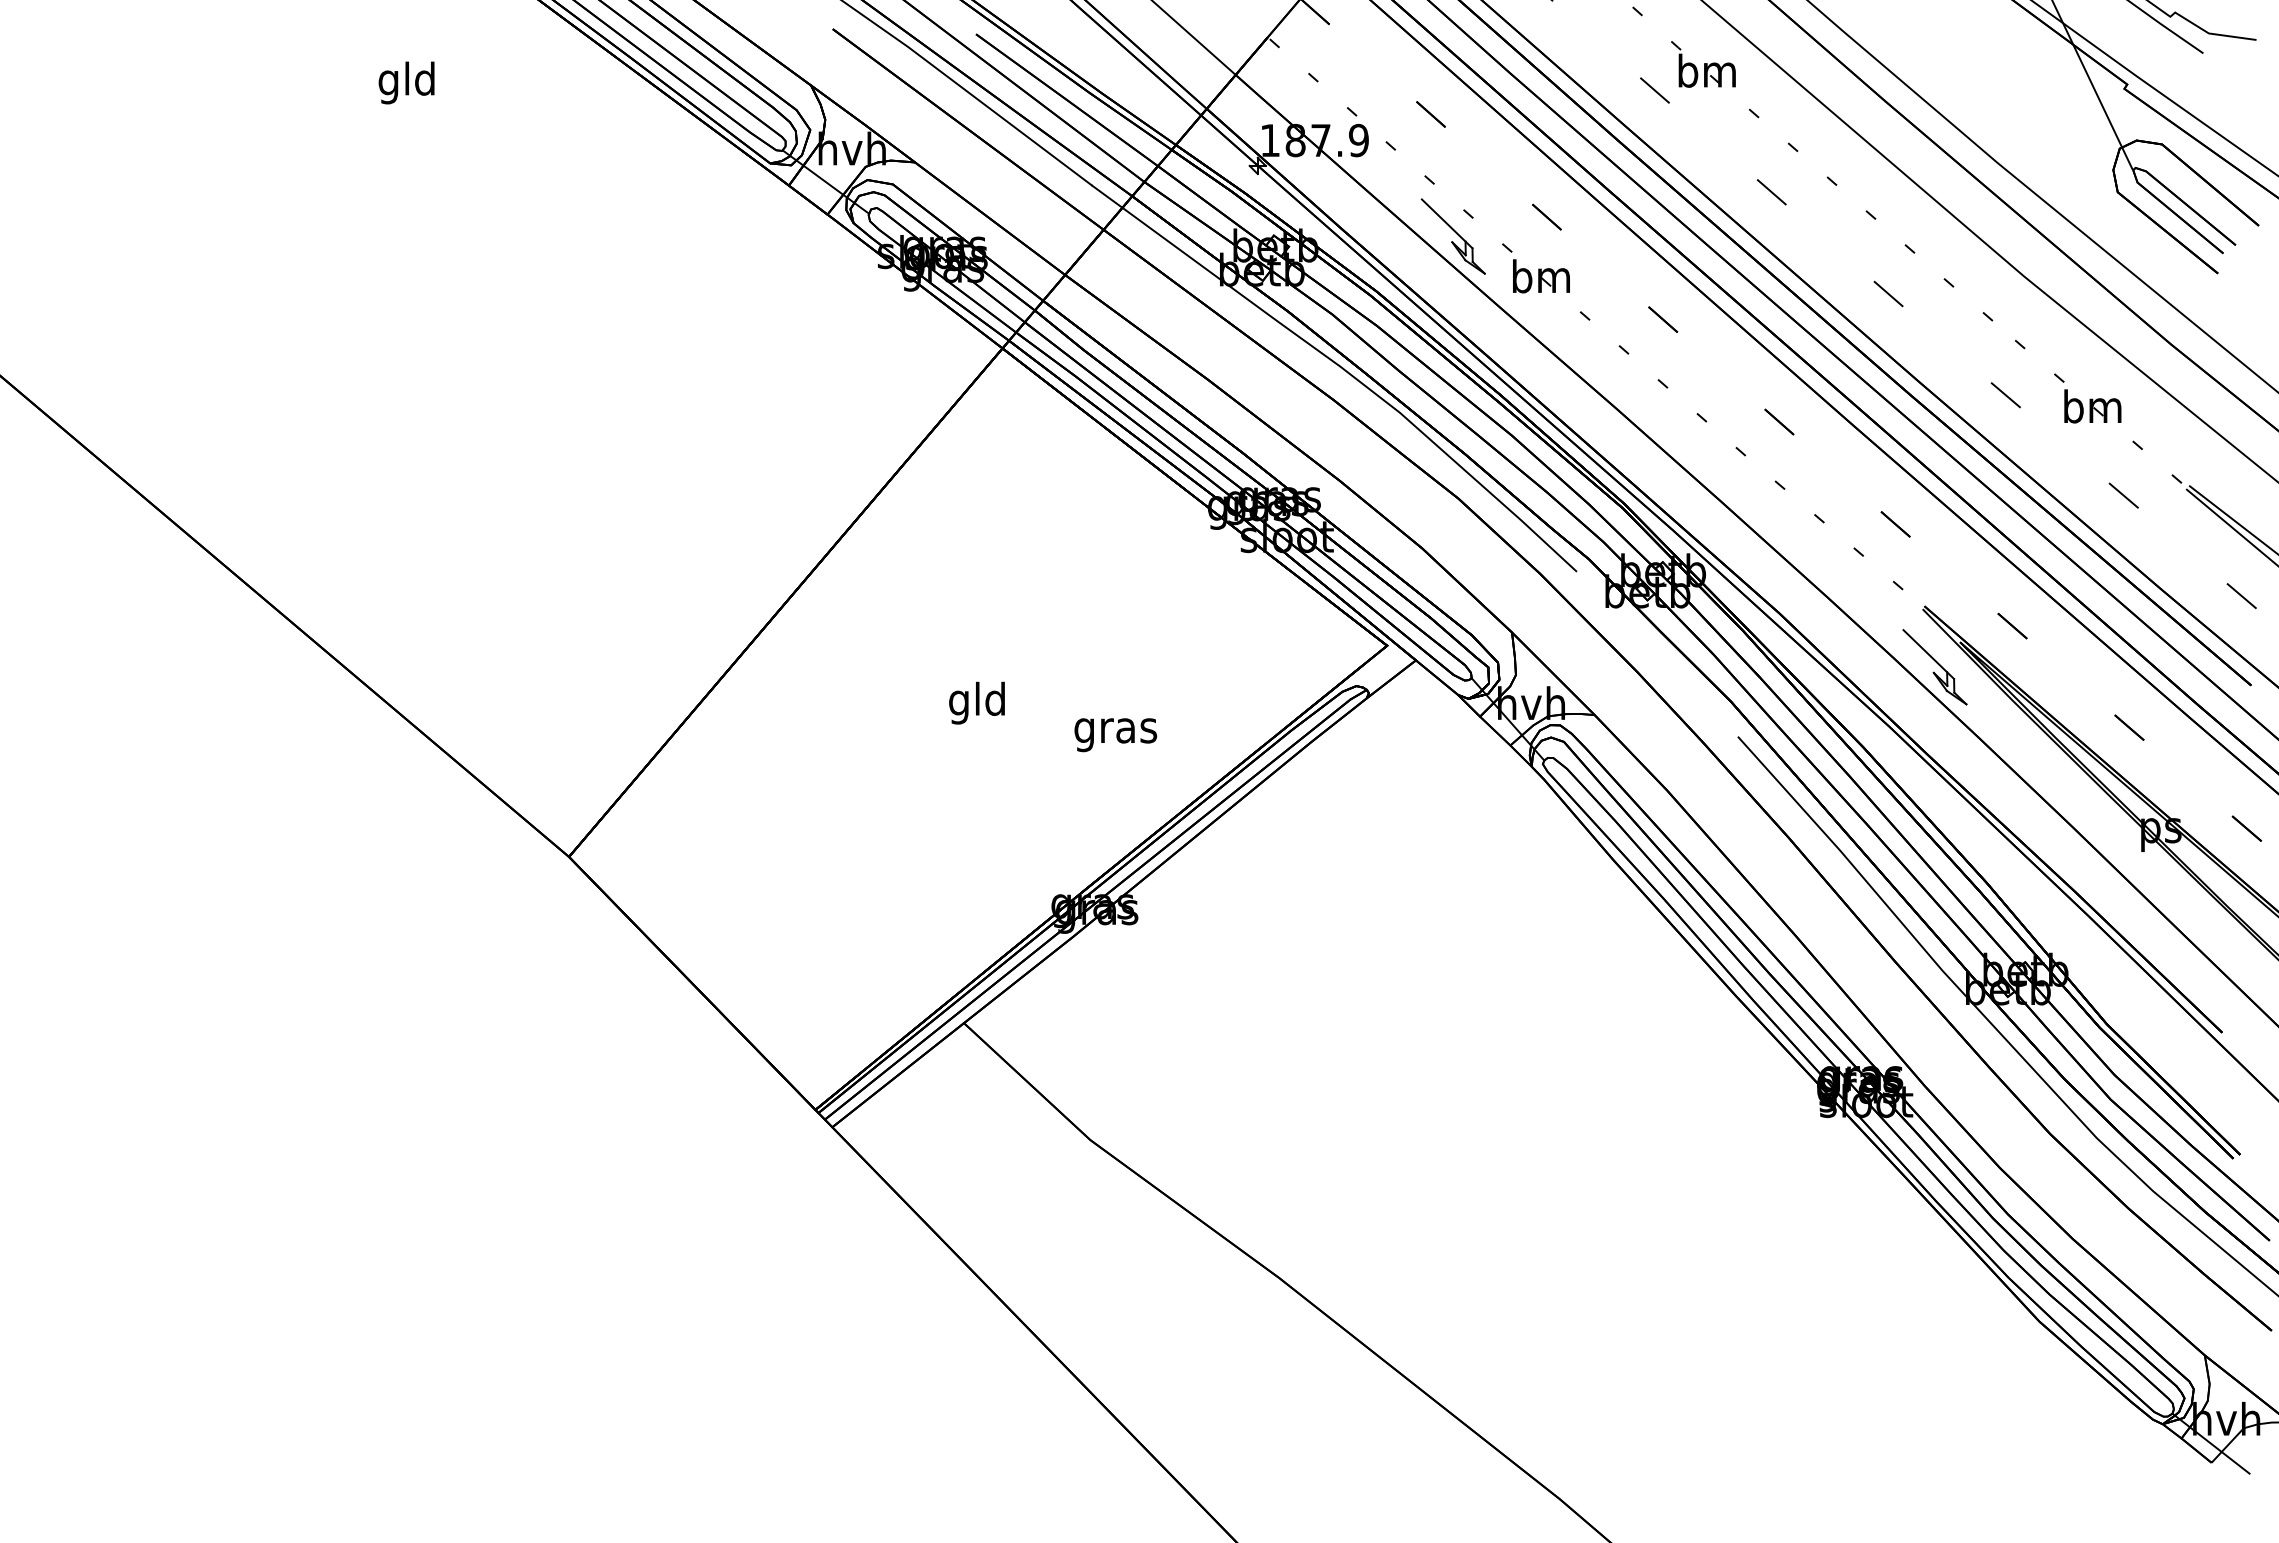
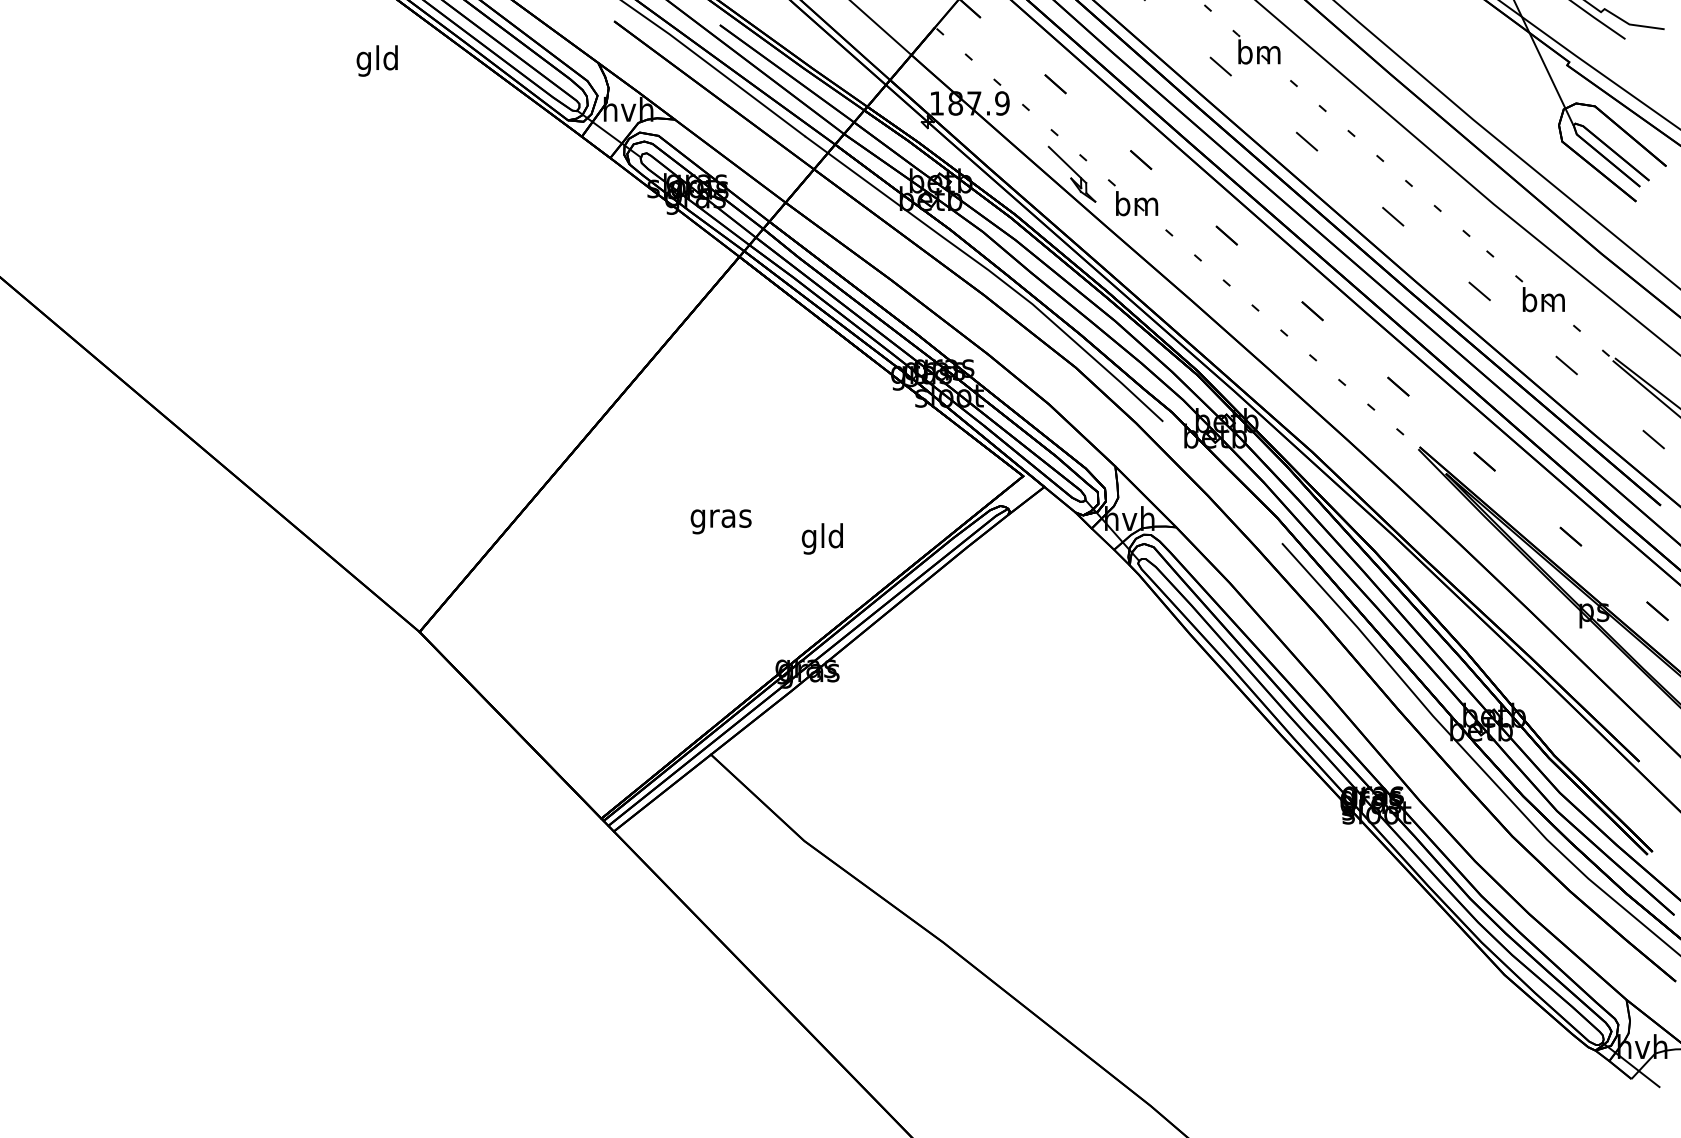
text: (406, 82) -> (377, 60), moved
part: (1934, 667) -> (1427, 492), removed
text: (977, 702) -> (720, 518), gld -> gras
text: (1115, 730) -> (822, 538), gras -> gld

